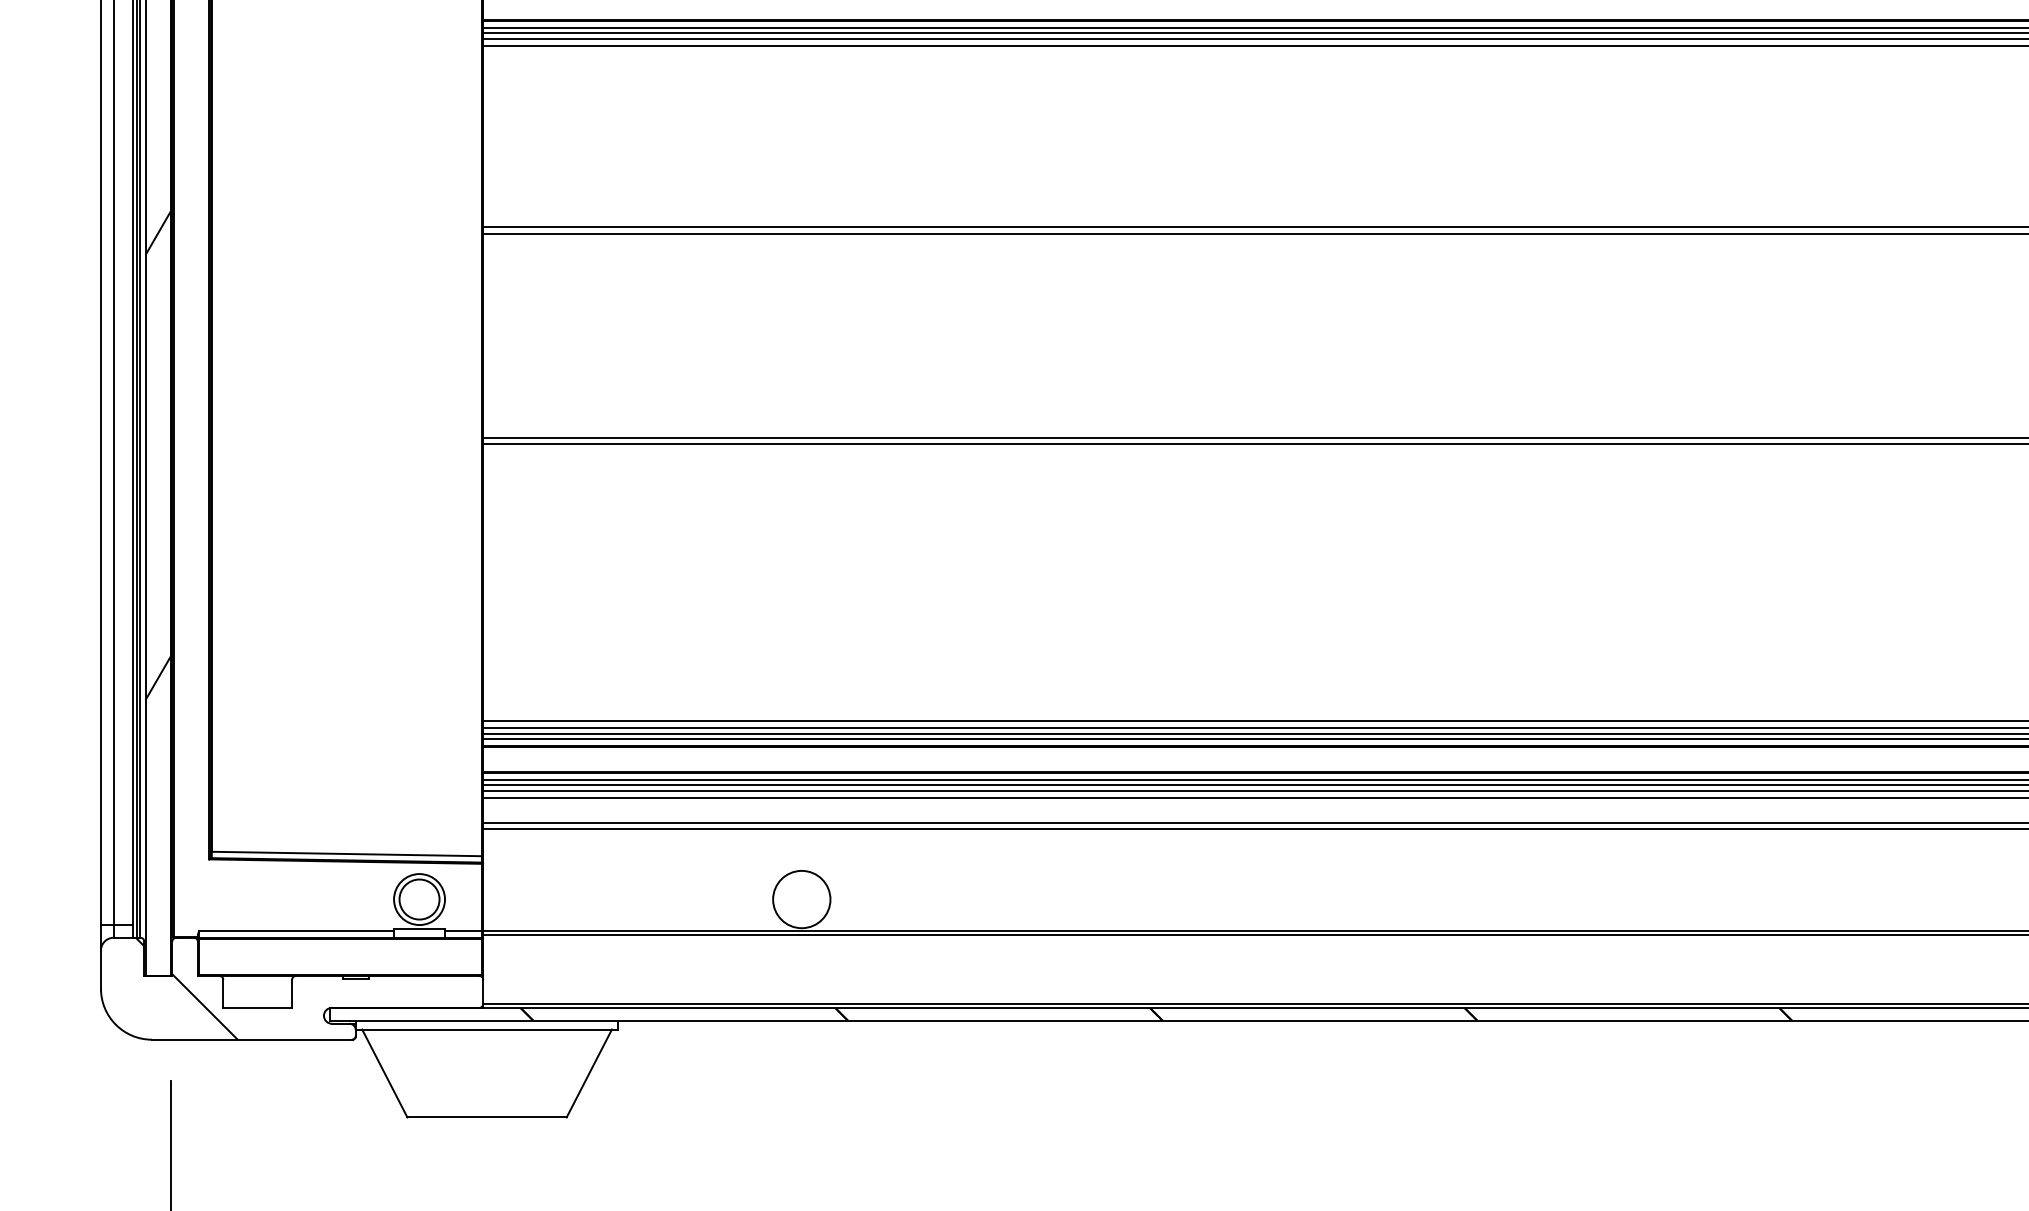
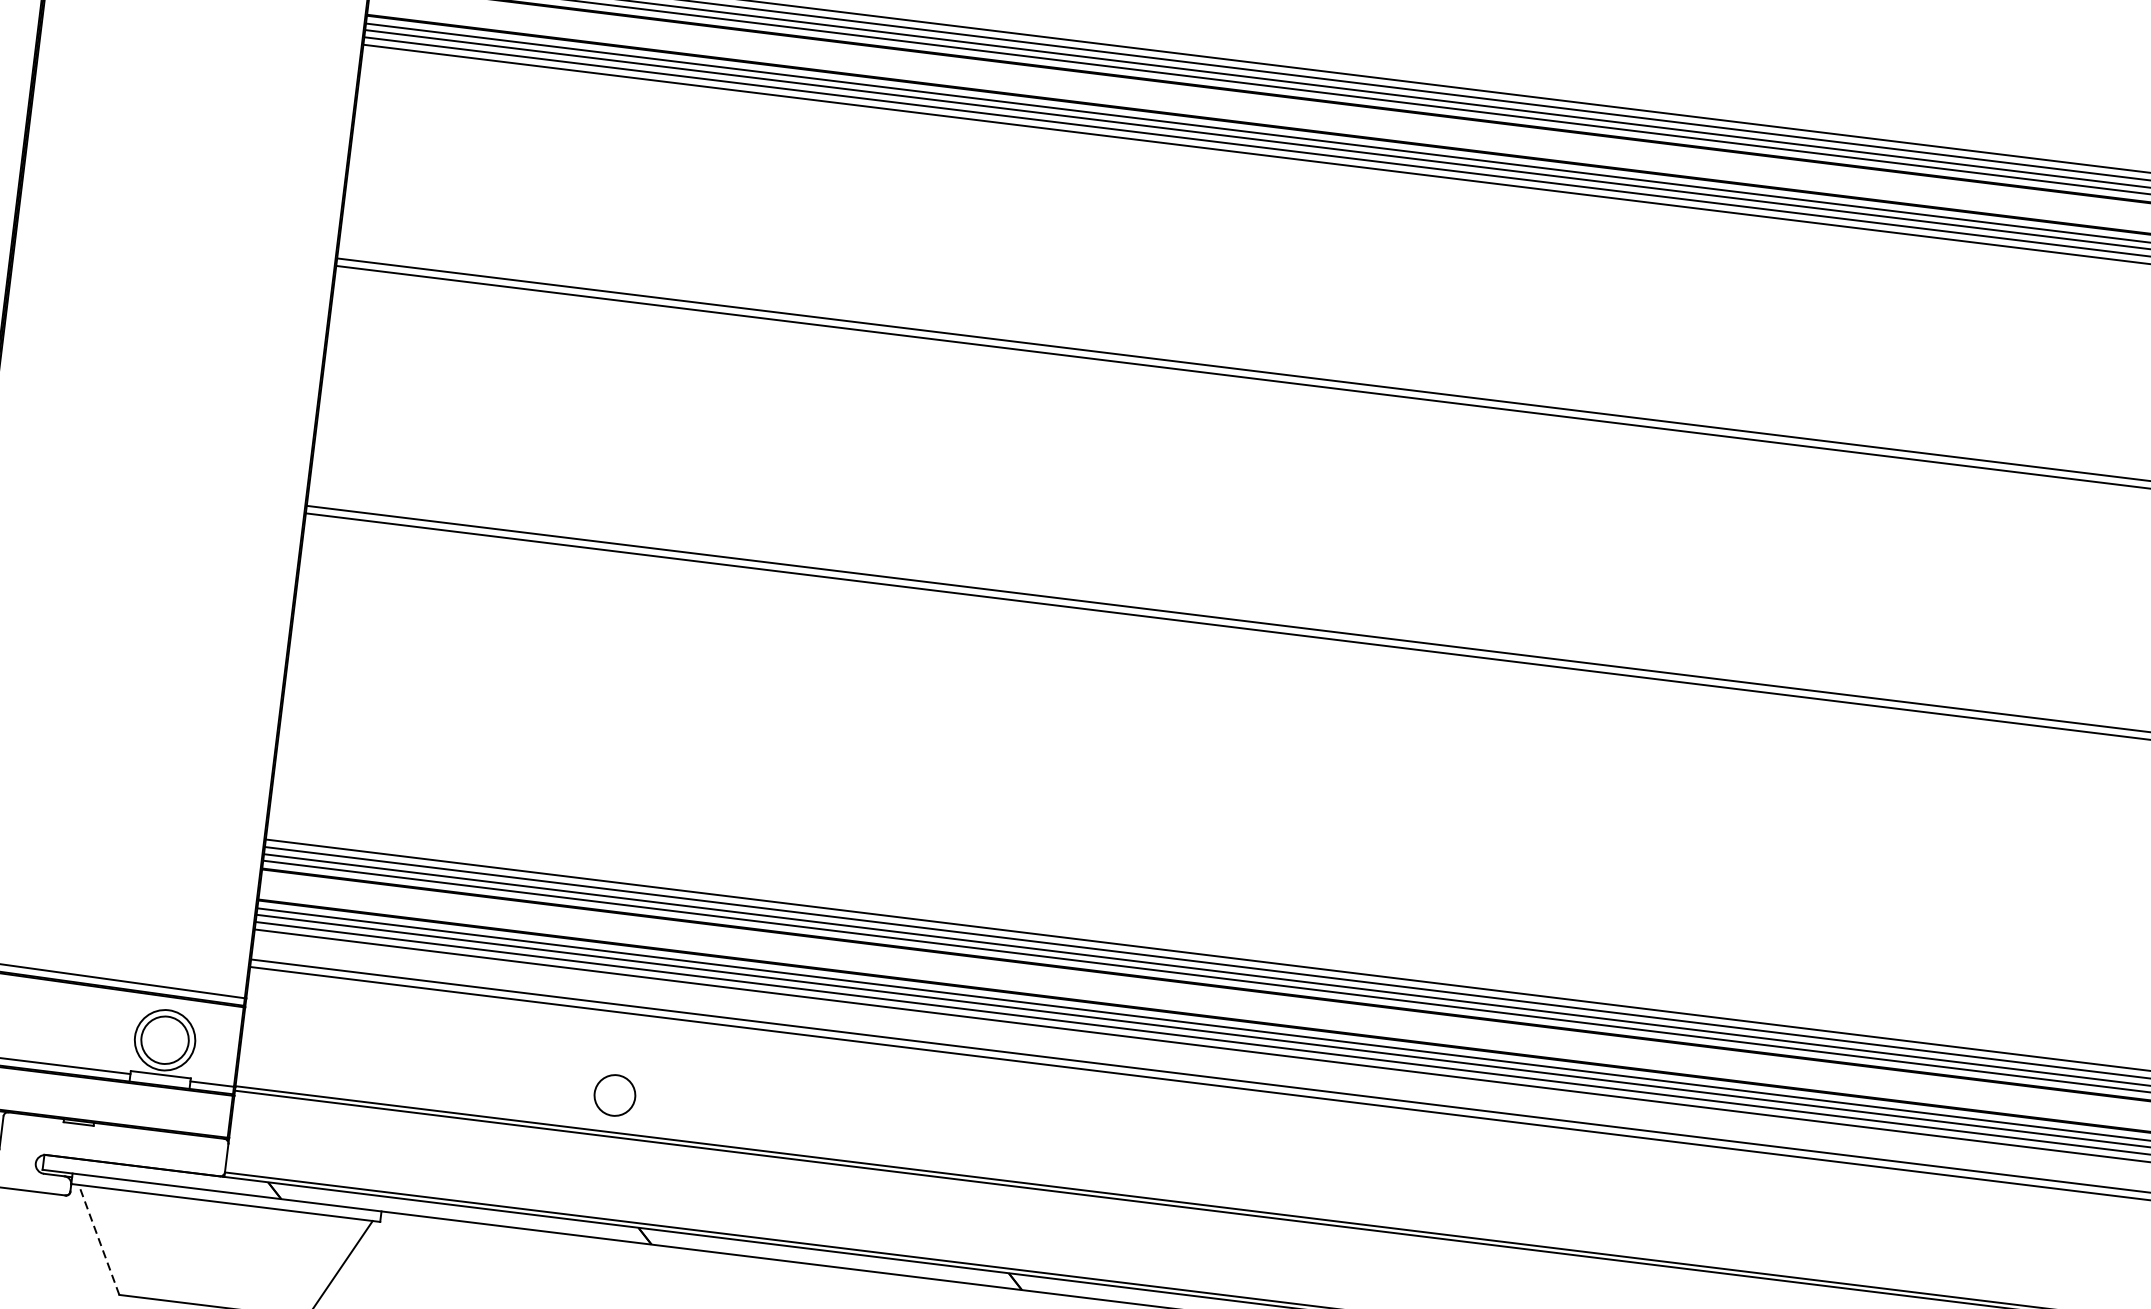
circle: (801, 899) -> (614, 1095), size x0.6
line: (384, 1073) -> (98, 1239), solid -> dashed

